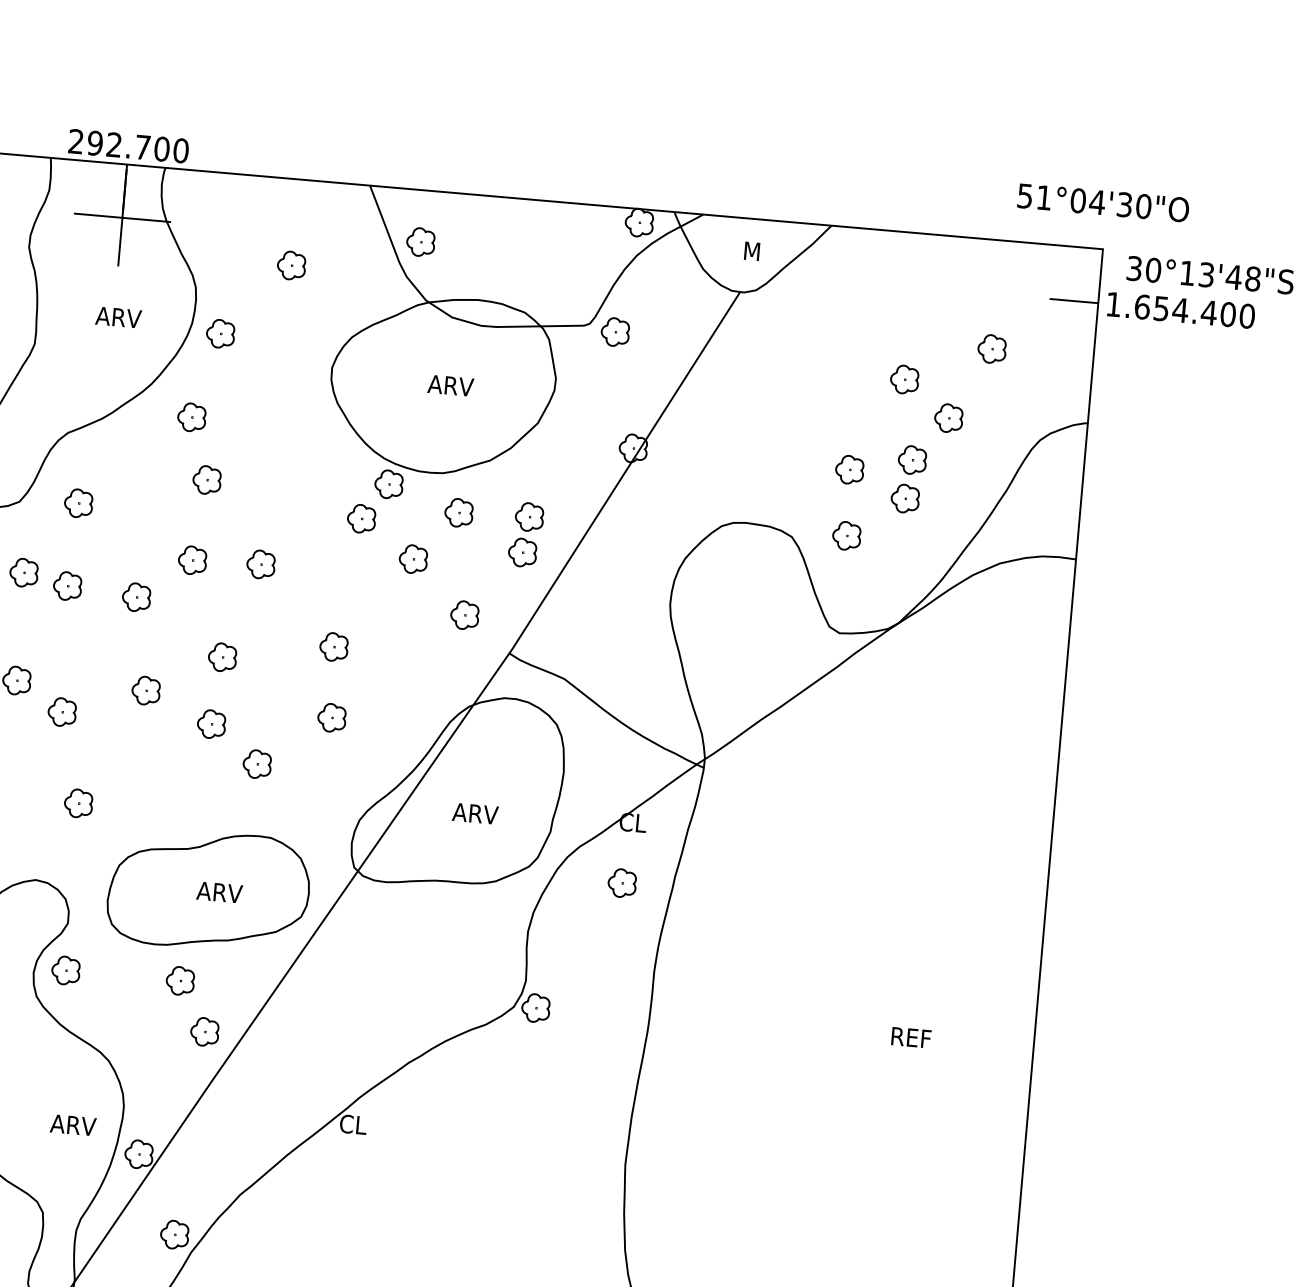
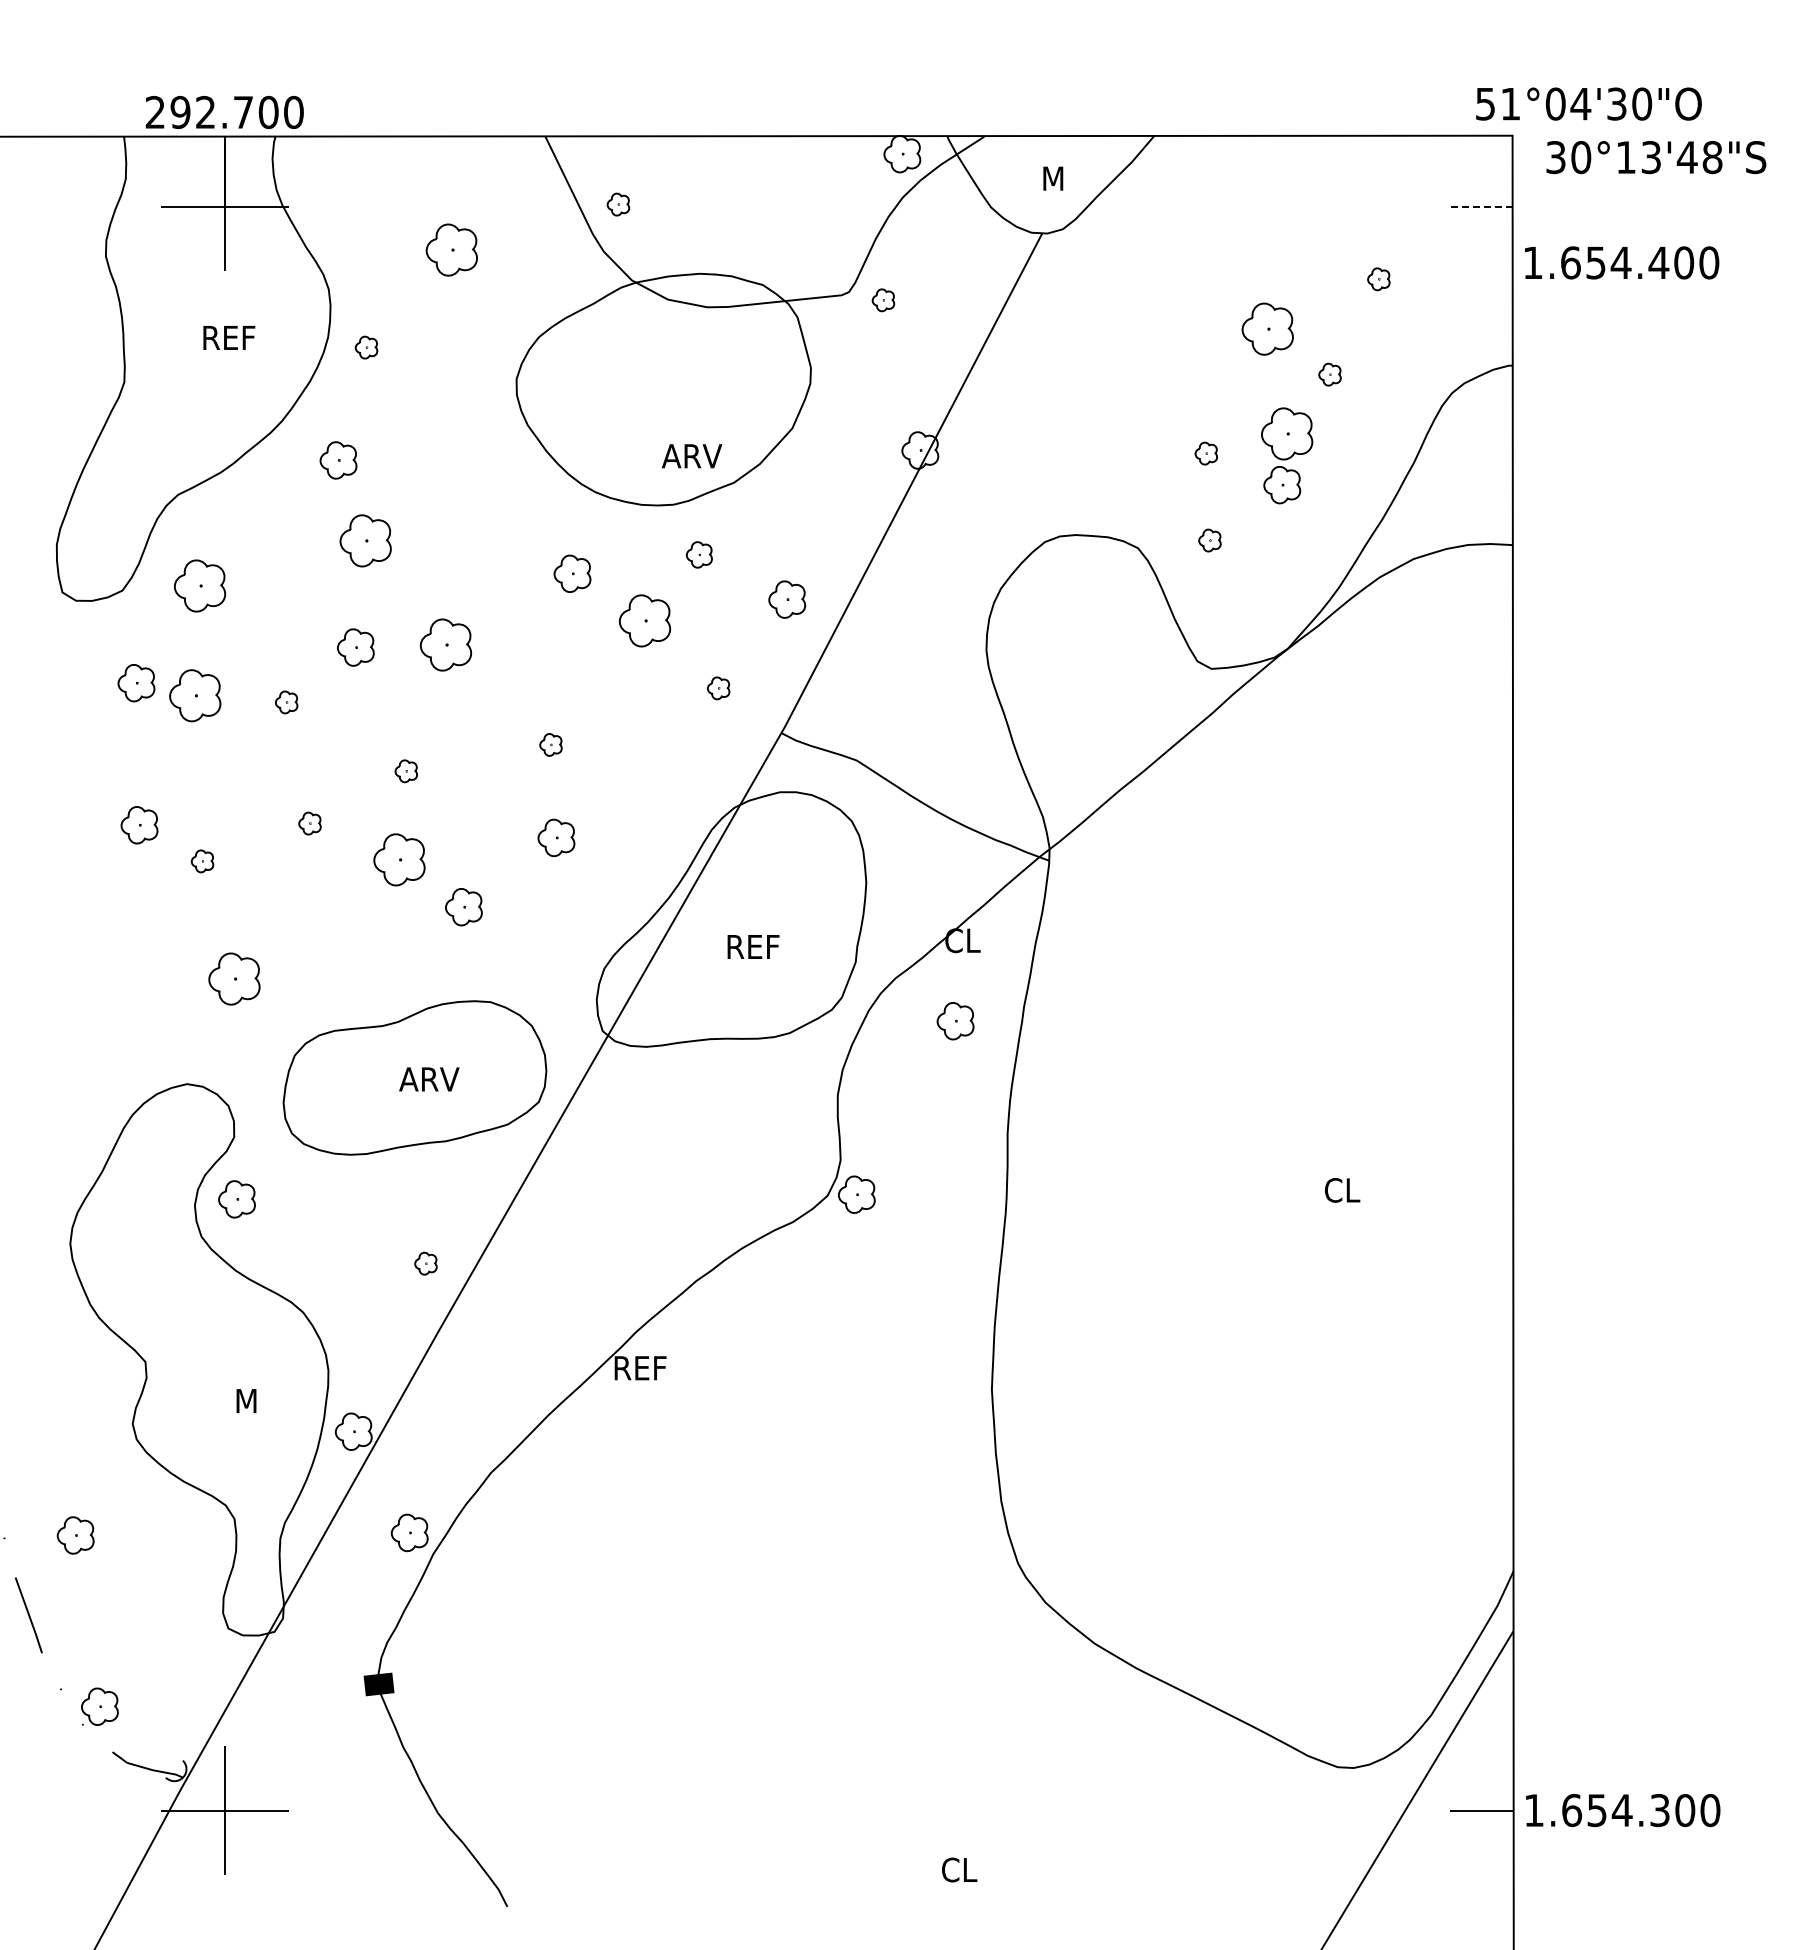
text: (1103, 202) -> (1588, 103), moved
part: (420, 242) -> (618, 204), size x0.6
part: (291, 265) -> (451, 250), size x1.4
line: (1073, 300) -> (1480, 206), solid -> dashed
text: (1181, 310) -> (1622, 262), moved
text: (118, 317) -> (231, 337), ARV -> REF
part: (615, 332) -> (883, 300), size x0.6
part: (220, 333) -> (366, 347), size x0.6
part: (991, 349) -> (1378, 279), size x0.6
part: (904, 379) -> (1267, 329), size x1.4
text: (451, 385) -> (692, 456), moved
part: (948, 418) -> (1329, 374), size x0.6
part: (912, 459) -> (1287, 433), size x1.4
part: (850, 469) -> (1206, 453), size x0.6
part: (207, 479) -> (365, 540), size x1.4
part: (389, 484) -> (604, 525), removed
part: (78, 503) -> (200, 585), size x1.4
part: (459, 512) -> (699, 554), size x0.7
part: (529, 517) -> (792, 552), removed
part: (846, 535) -> (1209, 540), size x0.6
part: (413, 559) -> (644, 620), size x1.4
part: (260, 564) -> (445, 645), size x1.4
part: (67, 586) -> (194, 695), size x1.4
part: (136, 597) -> (286, 702), size x0.6
part: (464, 615) -> (718, 688), size x0.6
part: (333, 646) -> (550, 744), size x0.6
part: (222, 657) -> (406, 771), size x0.6
part: (145, 690) -> (309, 823), size x0.6
part: (62, 712) -> (202, 861), size x0.6
part: (211, 724) -> (399, 860), size x1.4
part: (78, 803) -> (234, 978), size x1.4
text: (475, 813) -> (755, 946), ARV -> REF
part: (179, 980) -> (387, 1199), removed
part: (204, 1031) -> (425, 1263), size x0.6
text: (910, 1037) -> (1350, 1190), REF -> CL
text: (359, 1124) -> (639, 1367), CL -> REF
text: (73, 1125) -> (264, 1401), ARV -> M

